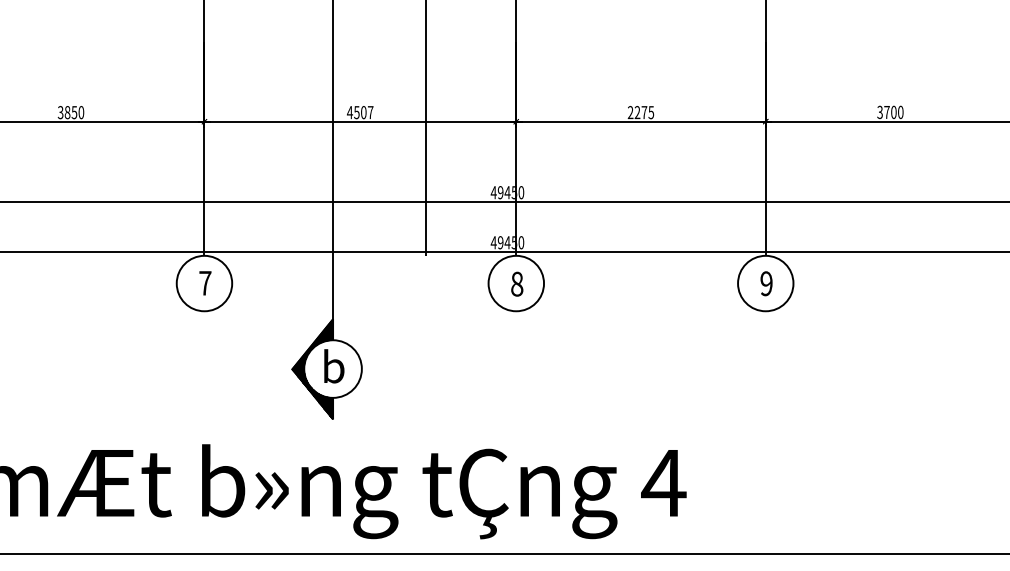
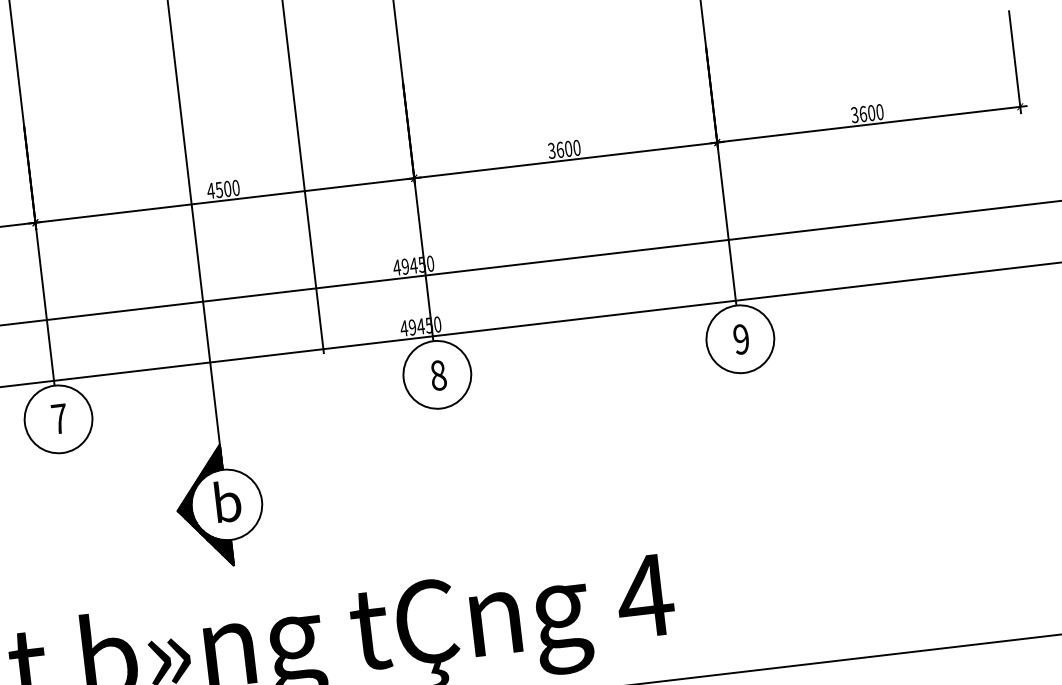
text: (370, 112) -> (235, 187), 4507 -> 4500
text: (640, 112) -> (563, 149), 2275 -> 3600
text: (886, 112) -> (862, 114), 3700 -> 3600

